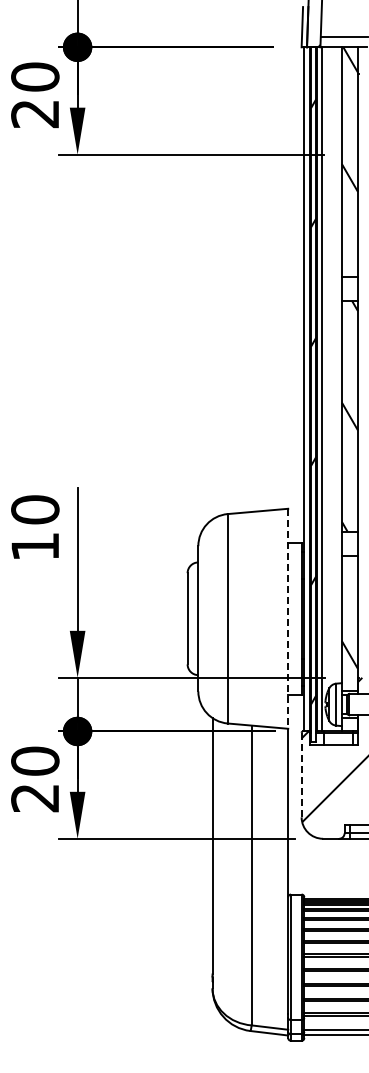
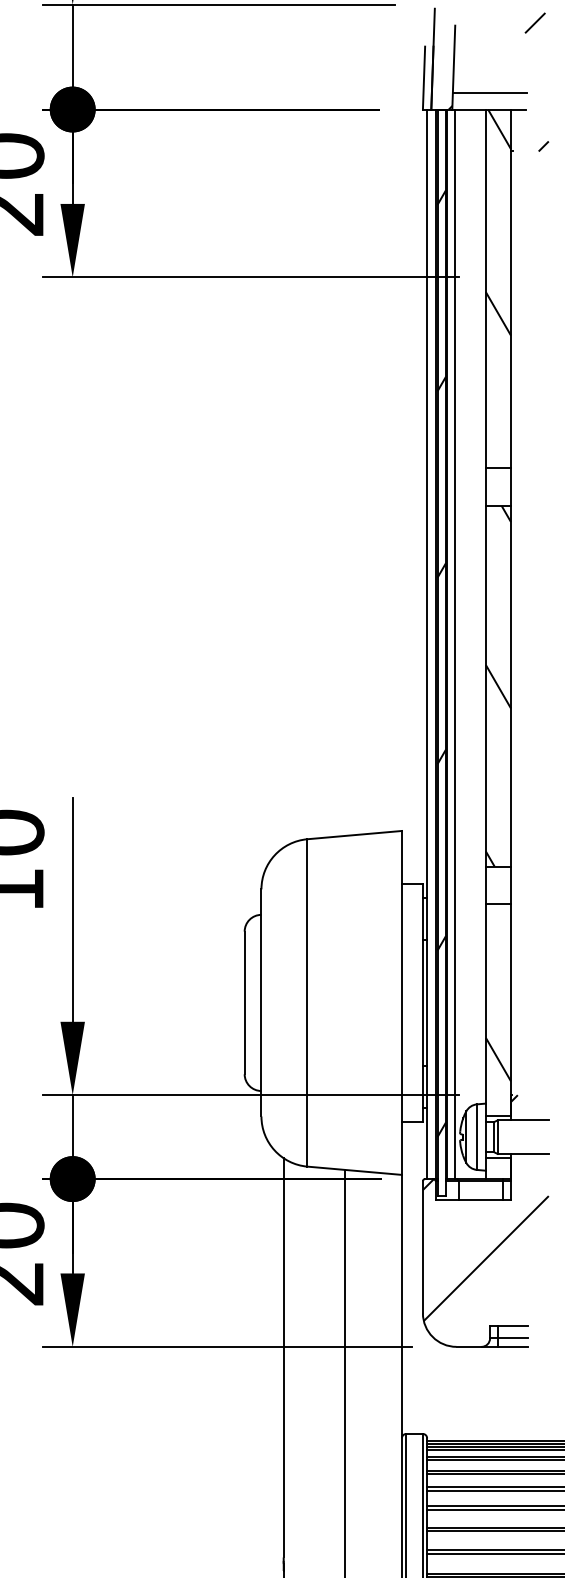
line: (288, 619) -> (402, 1004), dashed -> solid
line: (301, 775) -> (422, 1247), dashed -> solid

